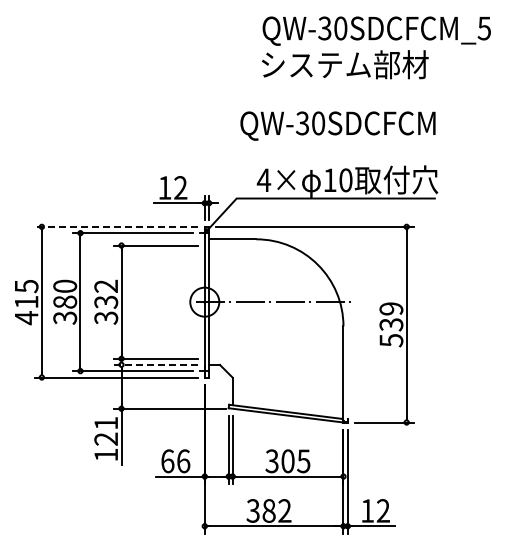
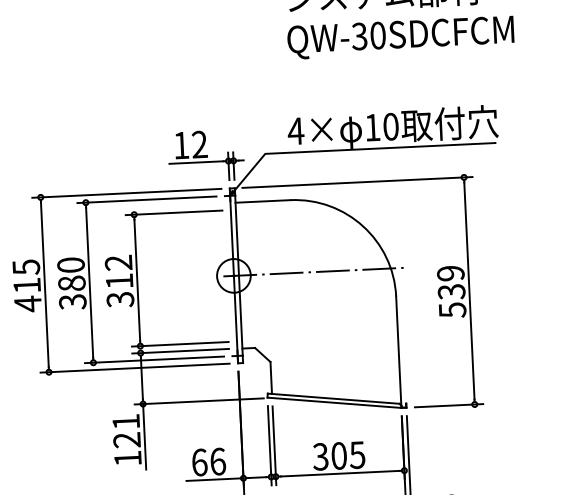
text: (337, 125) -> (400, 37), moved
line: (115, 226) -> (126, 192), dashed -> solid
text: (106, 301) -> (119, 280), 332 -> 312
line: (155, 364) -> (180, 350), dashed -> solid

